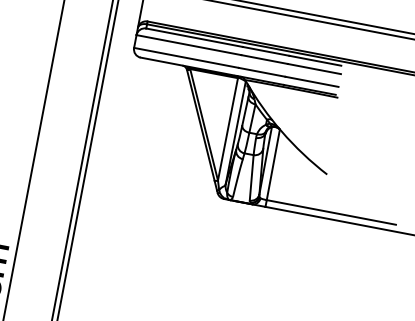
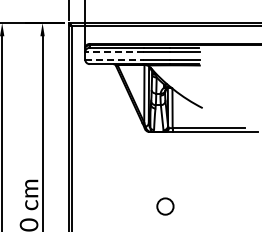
line: (188, 45) -> (114, 52), solid -> dashed
line: (188, 58) -> (115, 59), solid -> dashed

